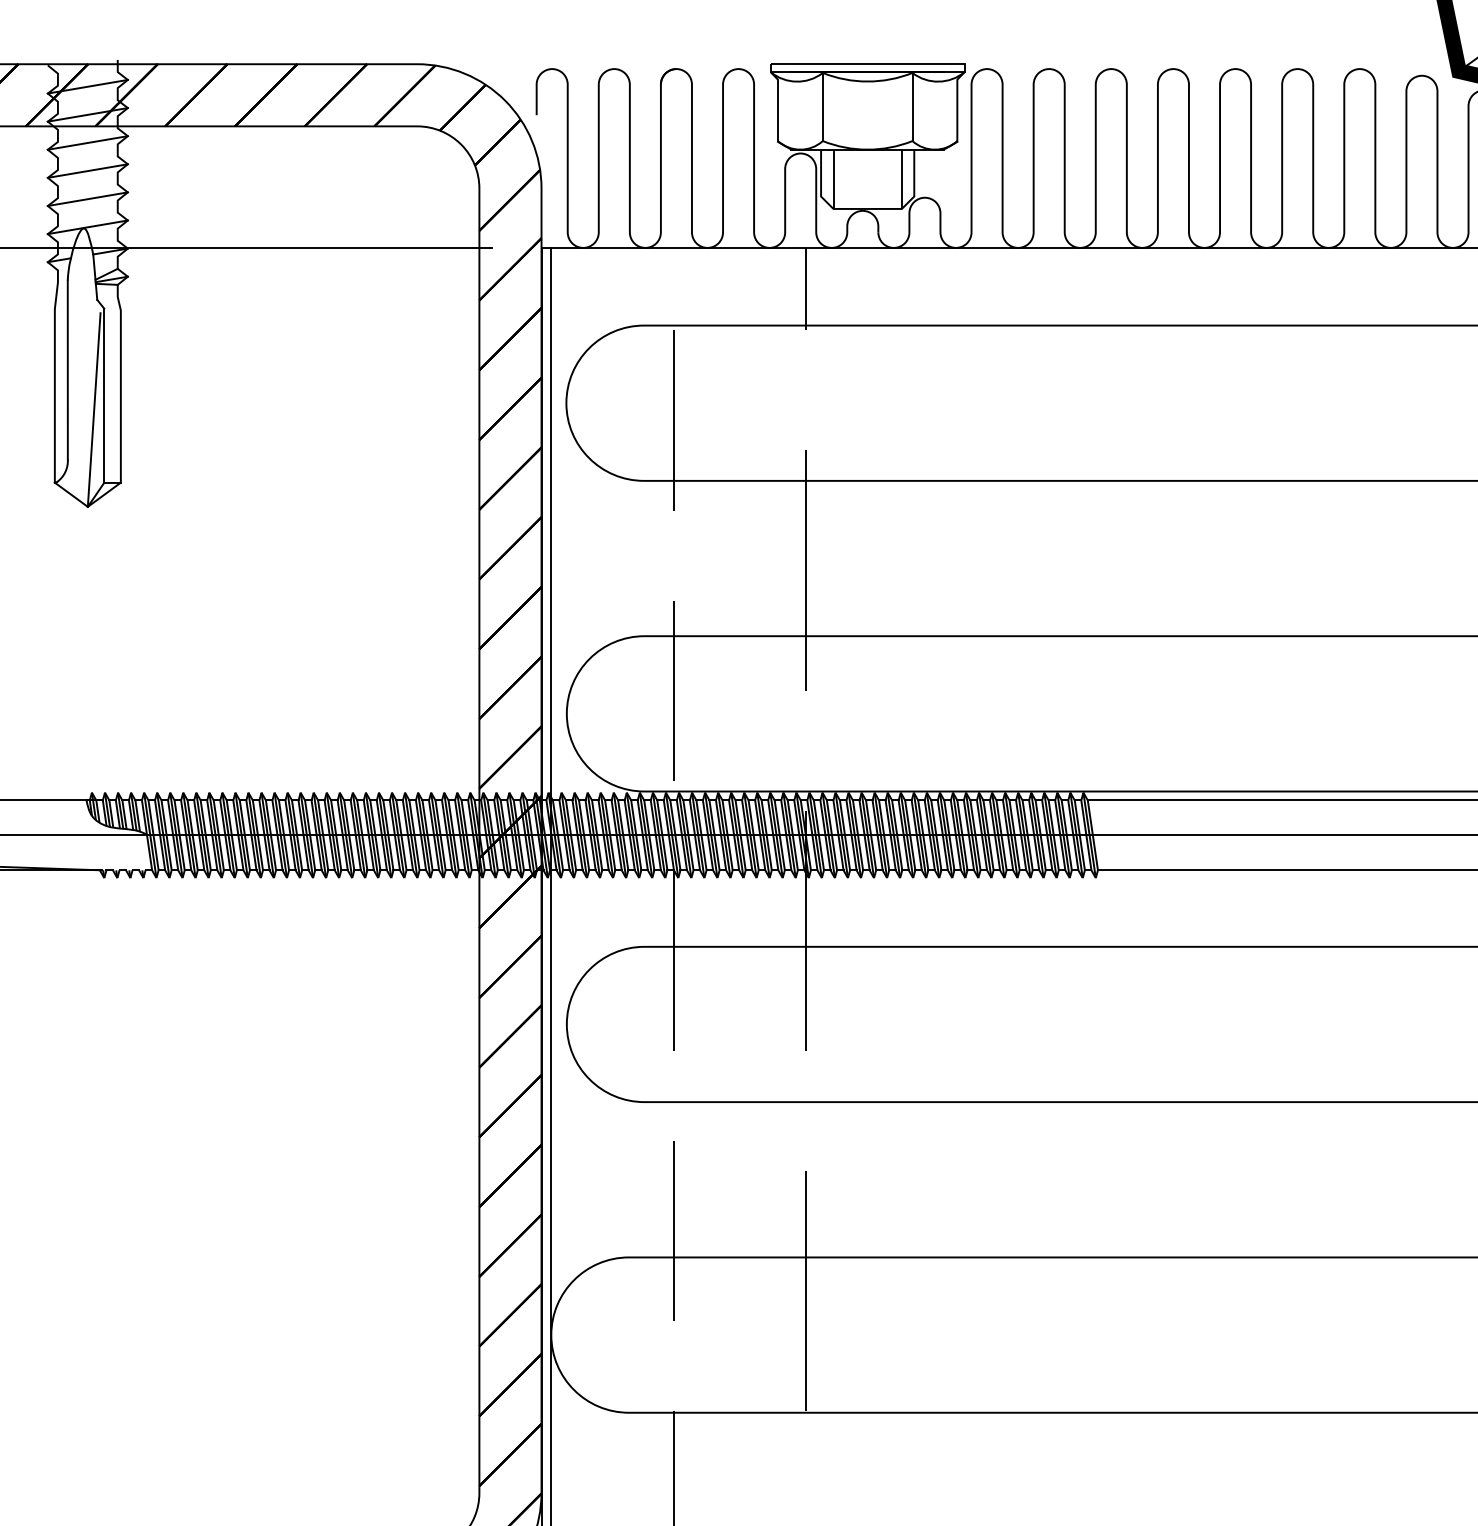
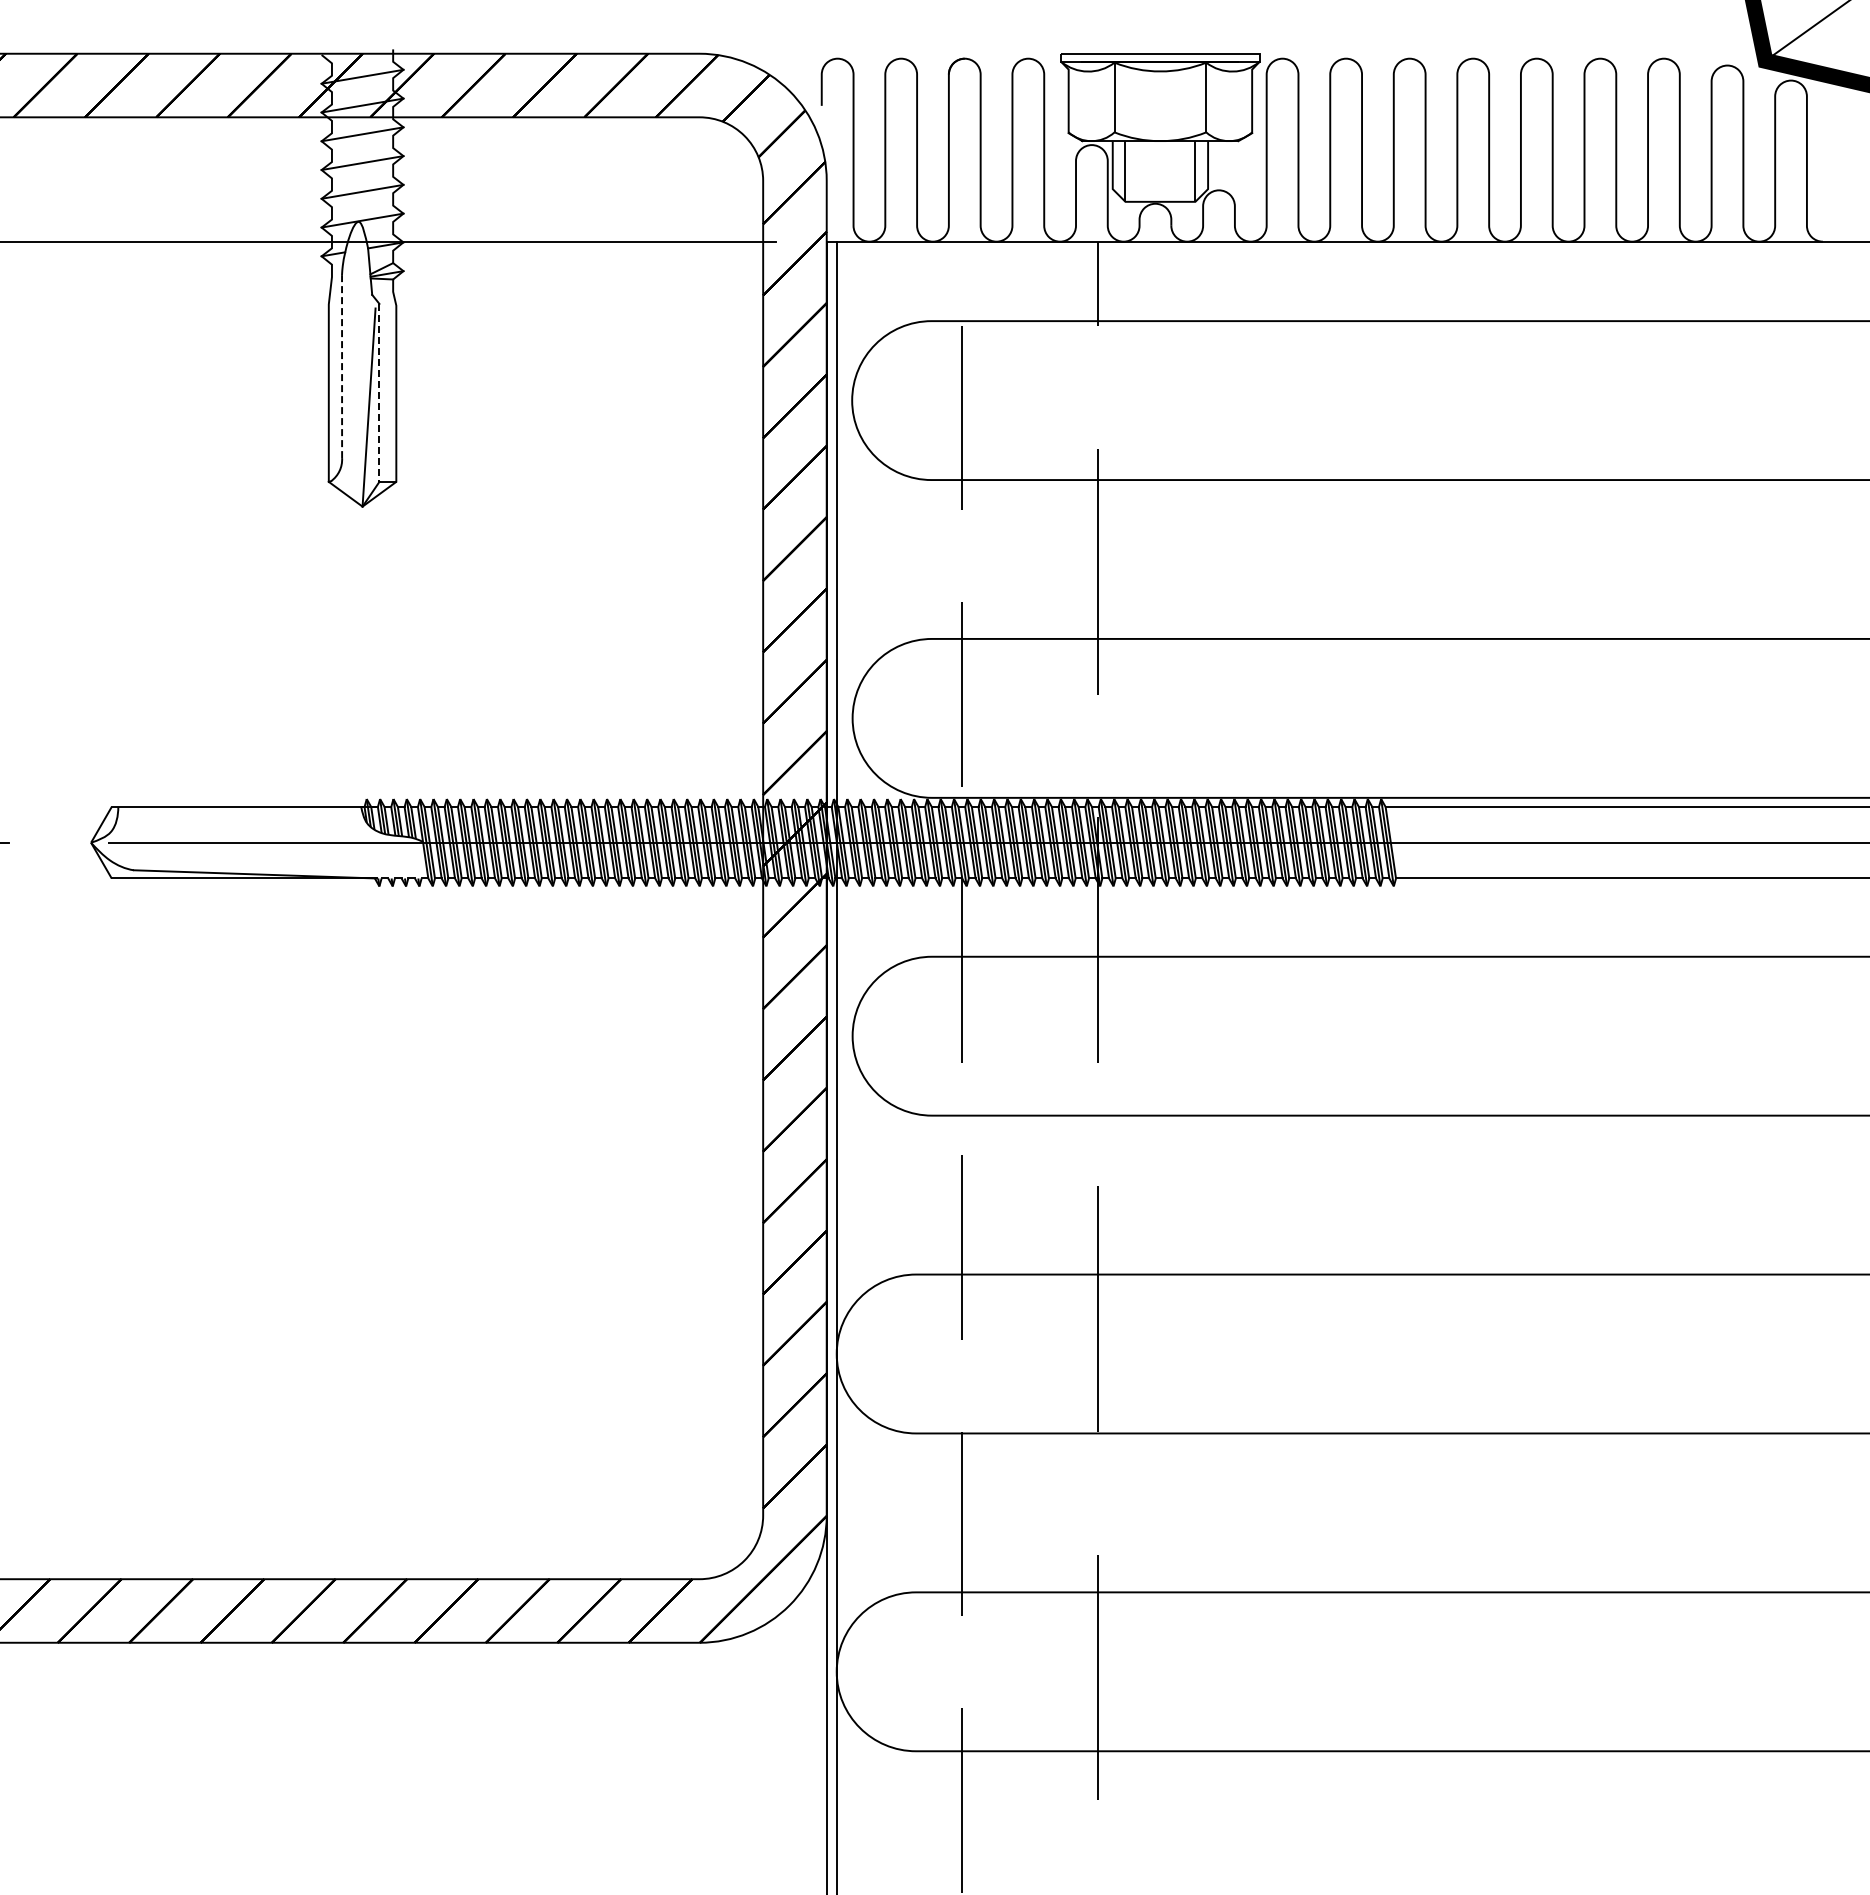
line: (68, 370) -> (342, 367), solid -> dashed
line: (104, 395) -> (379, 392), solid -> dashed

